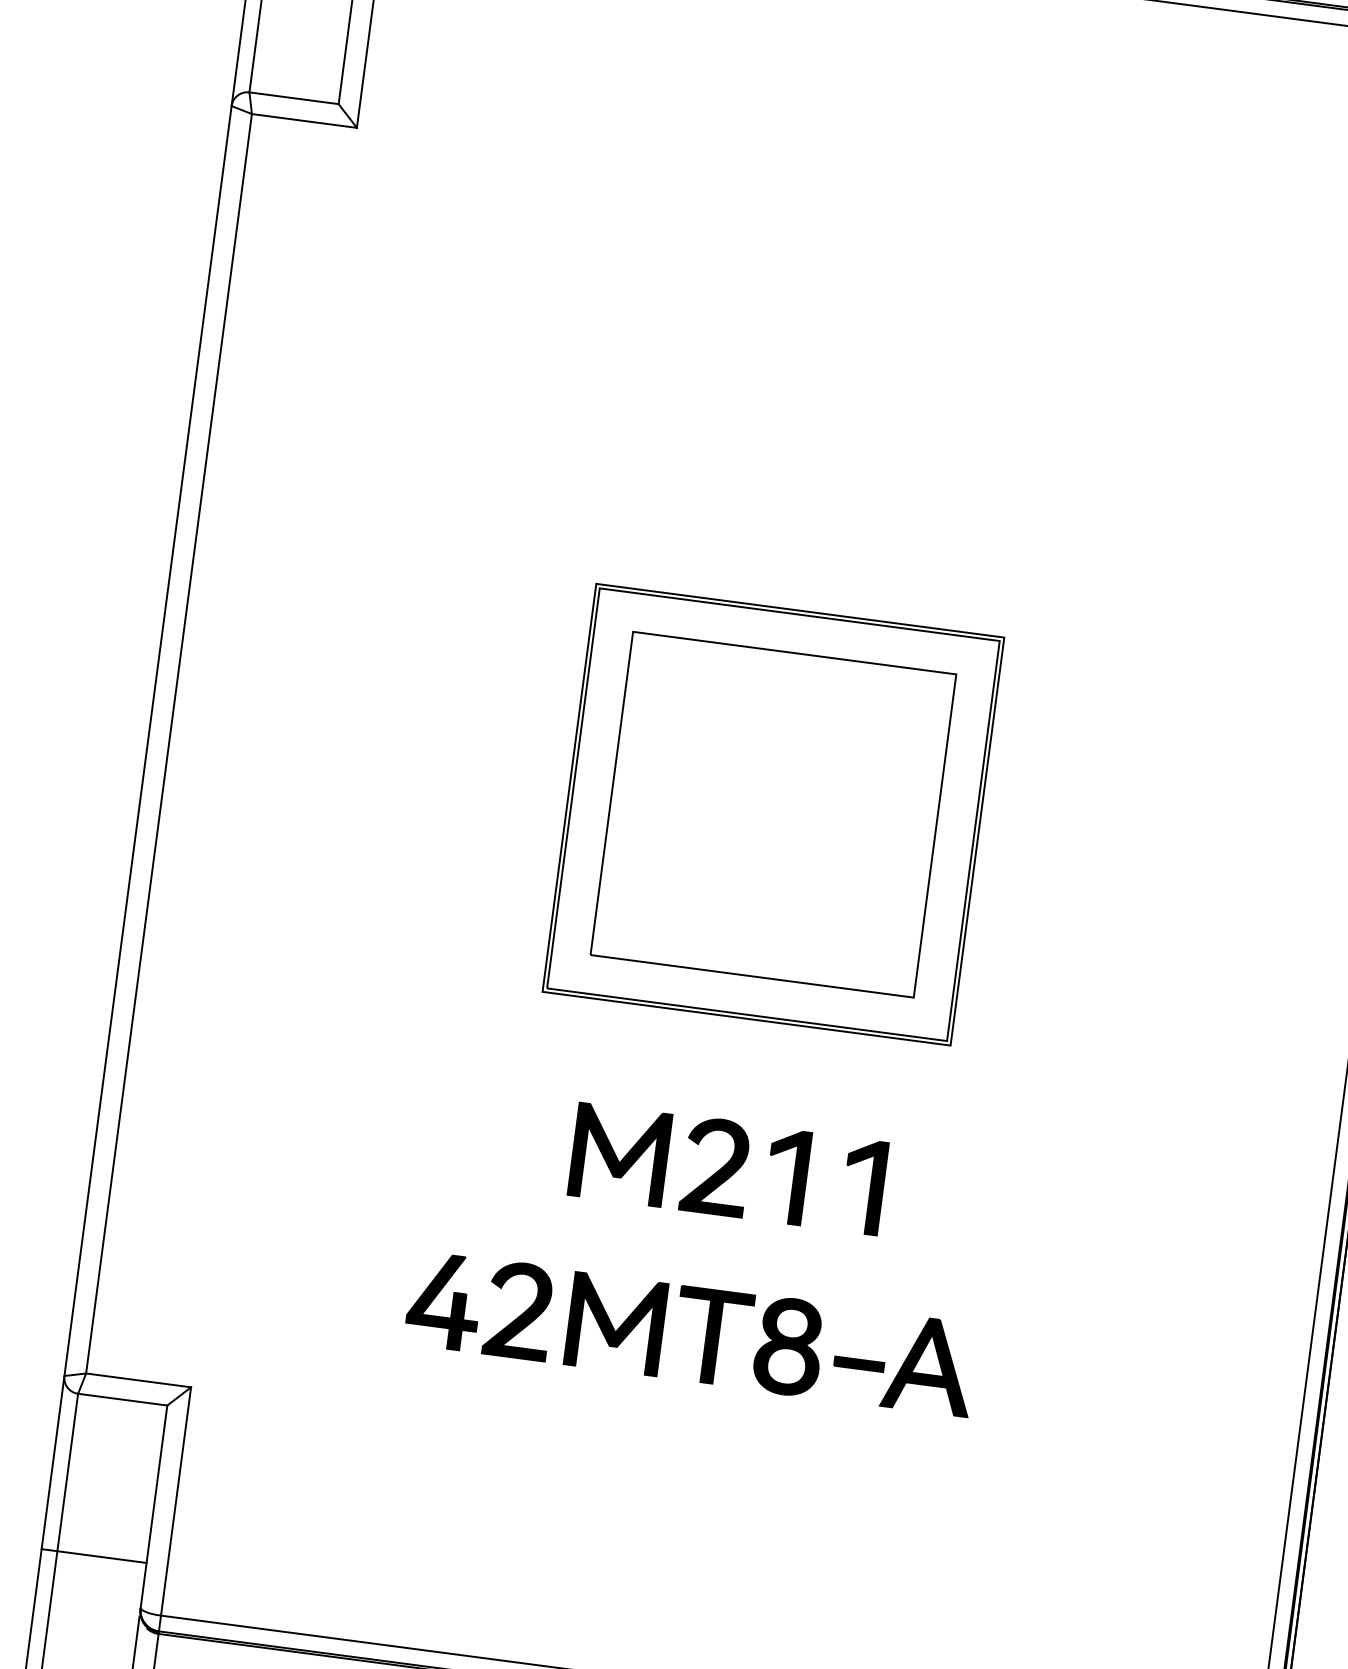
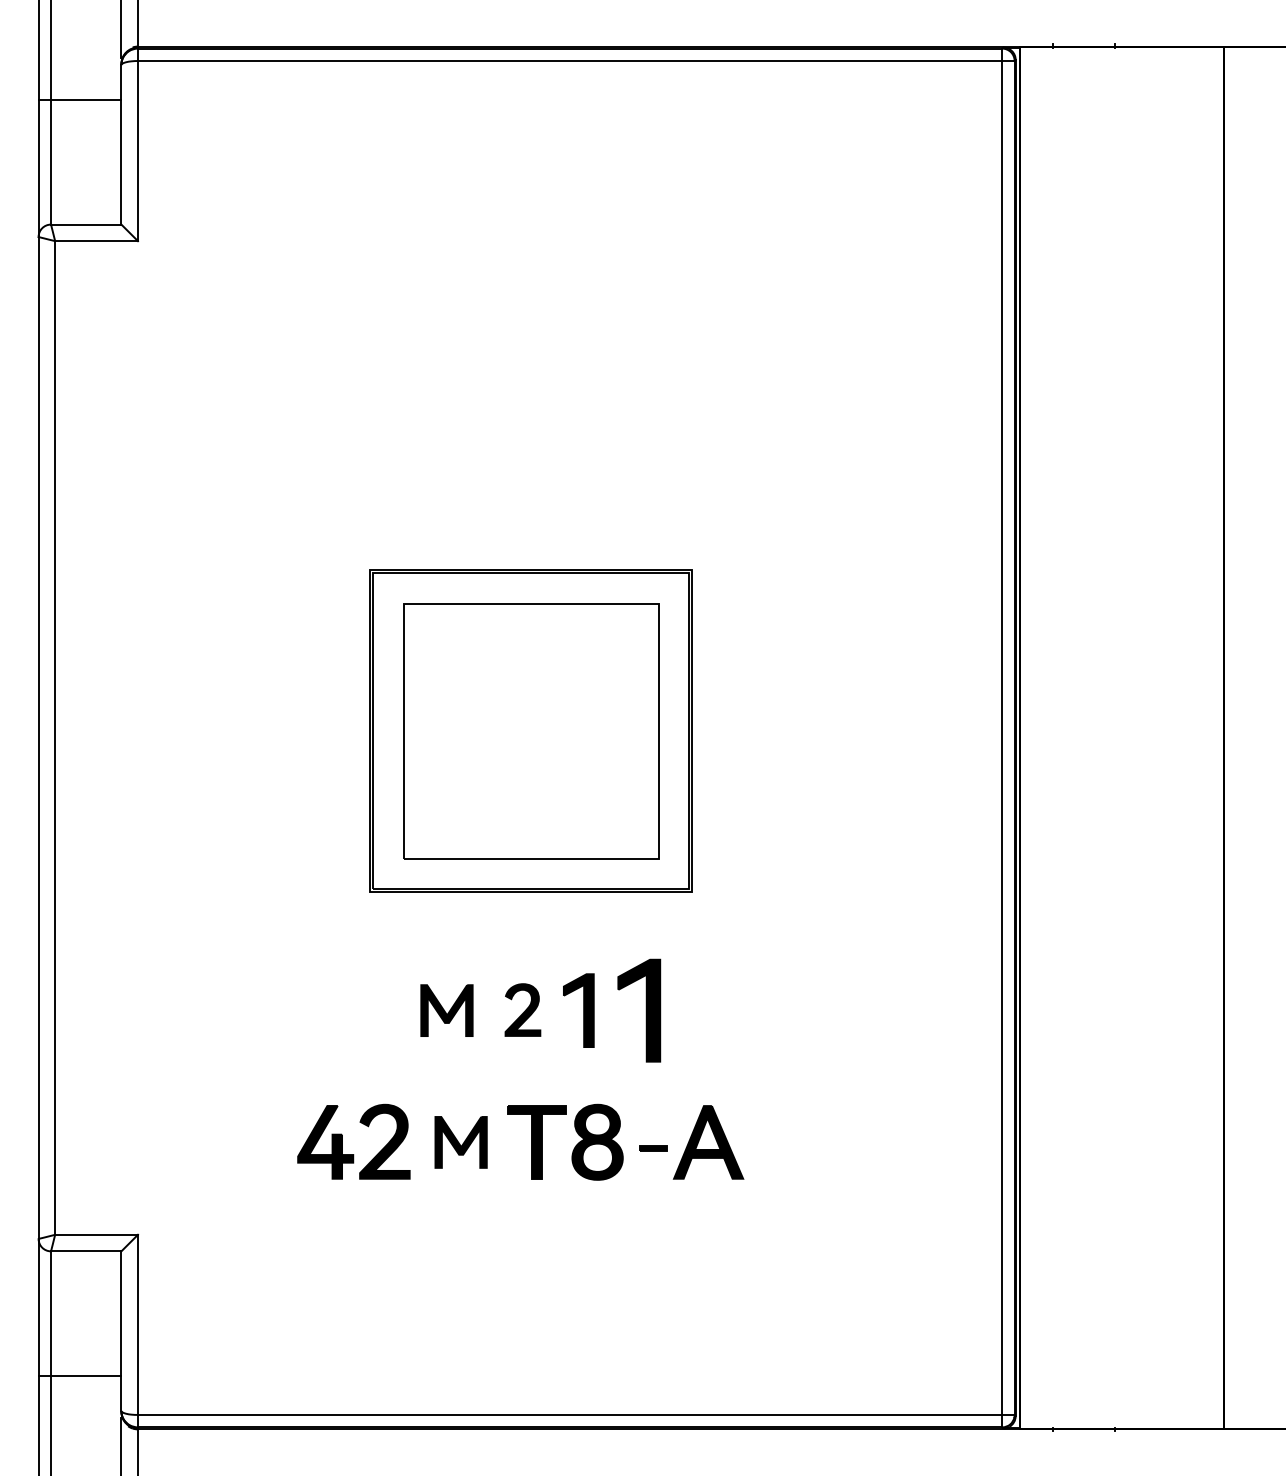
part: (619, 1154) -> (446, 1010), size x0.7
part: (716, 1165) -> (522, 1009), size x0.7
part: (864, 1186) -> (639, 1010), size x1.4
part: (615, 1324) -> (460, 1142), size x0.7
part: (858, 1363) -> (653, 1148), size x0.7

